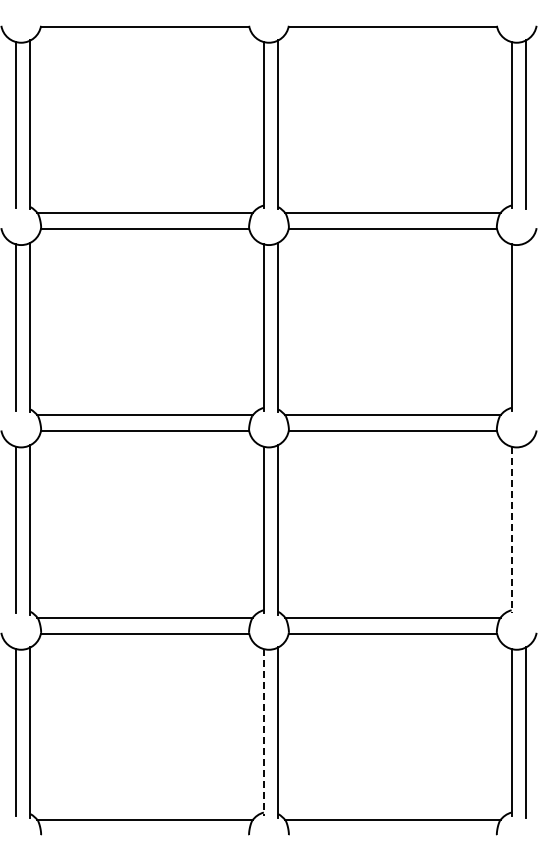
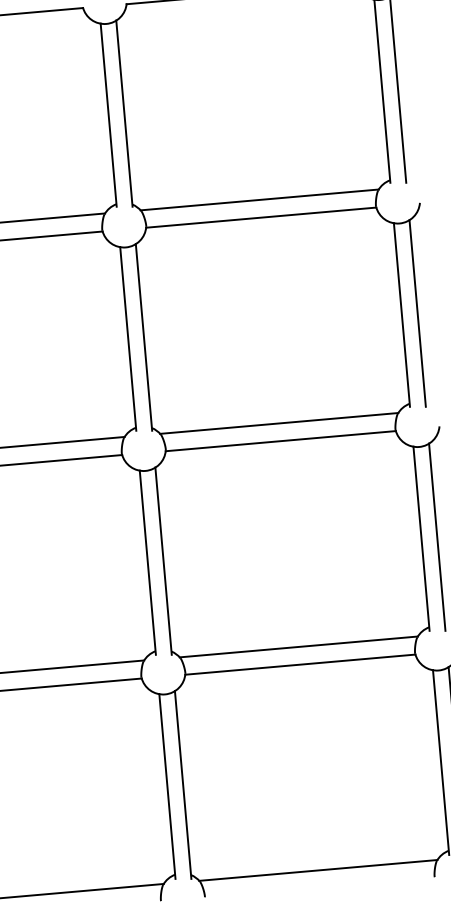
line: (525, 326) -> (417, 312), added
line: (525, 529) -> (436, 536), added
line: (511, 530) -> (421, 539), dashed -> solid
line: (263, 732) -> (167, 786), dashed -> solid

